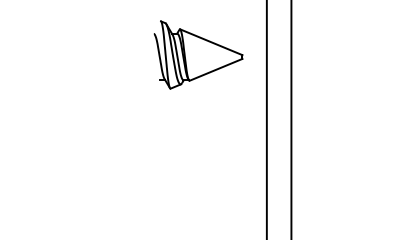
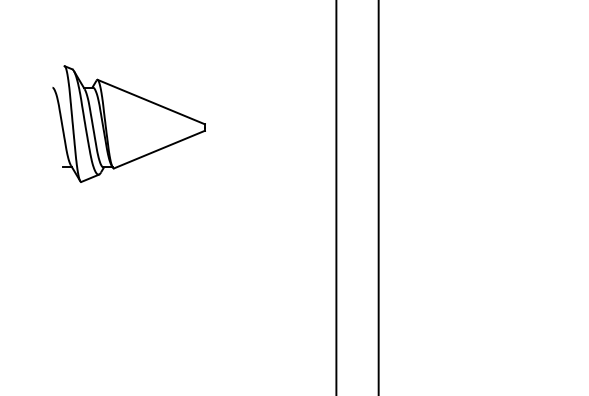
part: (198, 54) -> (129, 123), moved

